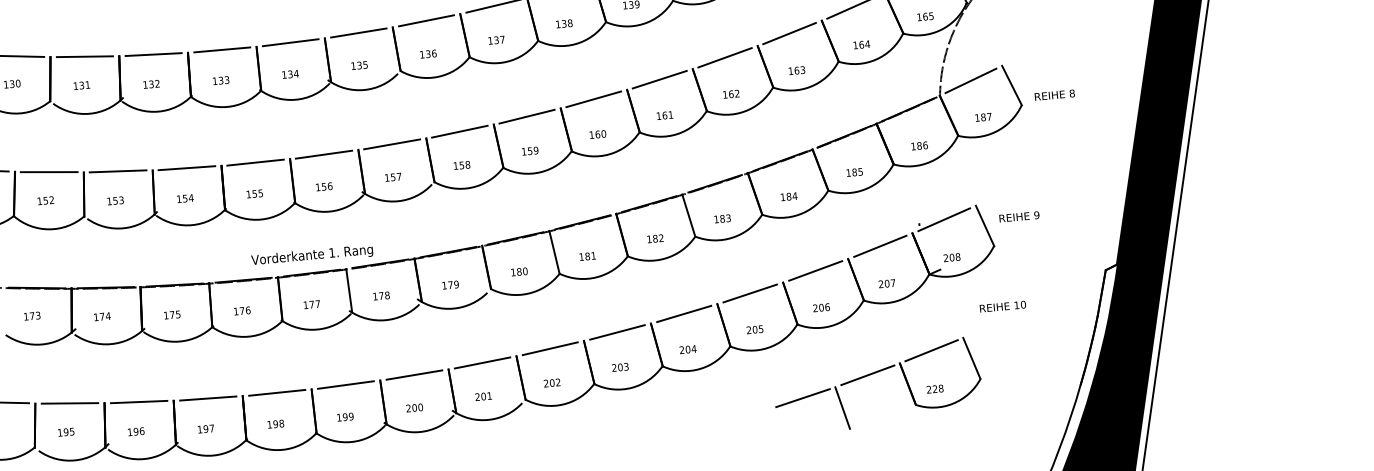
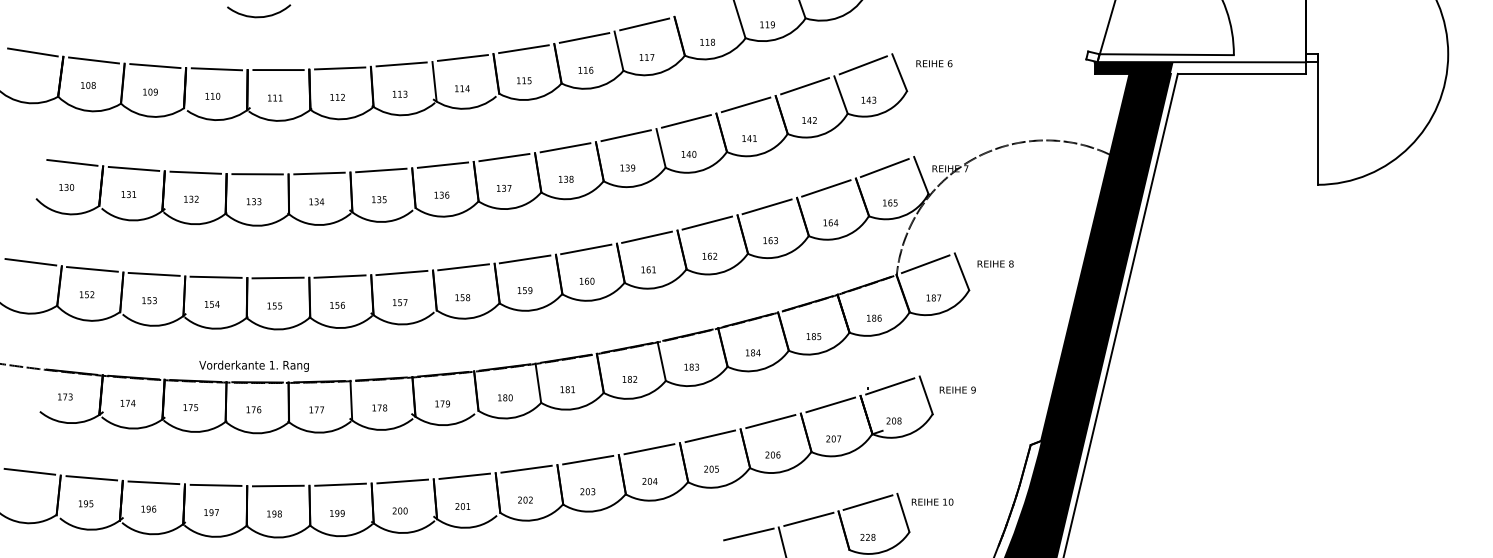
text: (1054, 94) -> (995, 263), moved
text: (311, 255) -> (253, 365), moved
text: (1002, 305) -> (932, 501), moved

